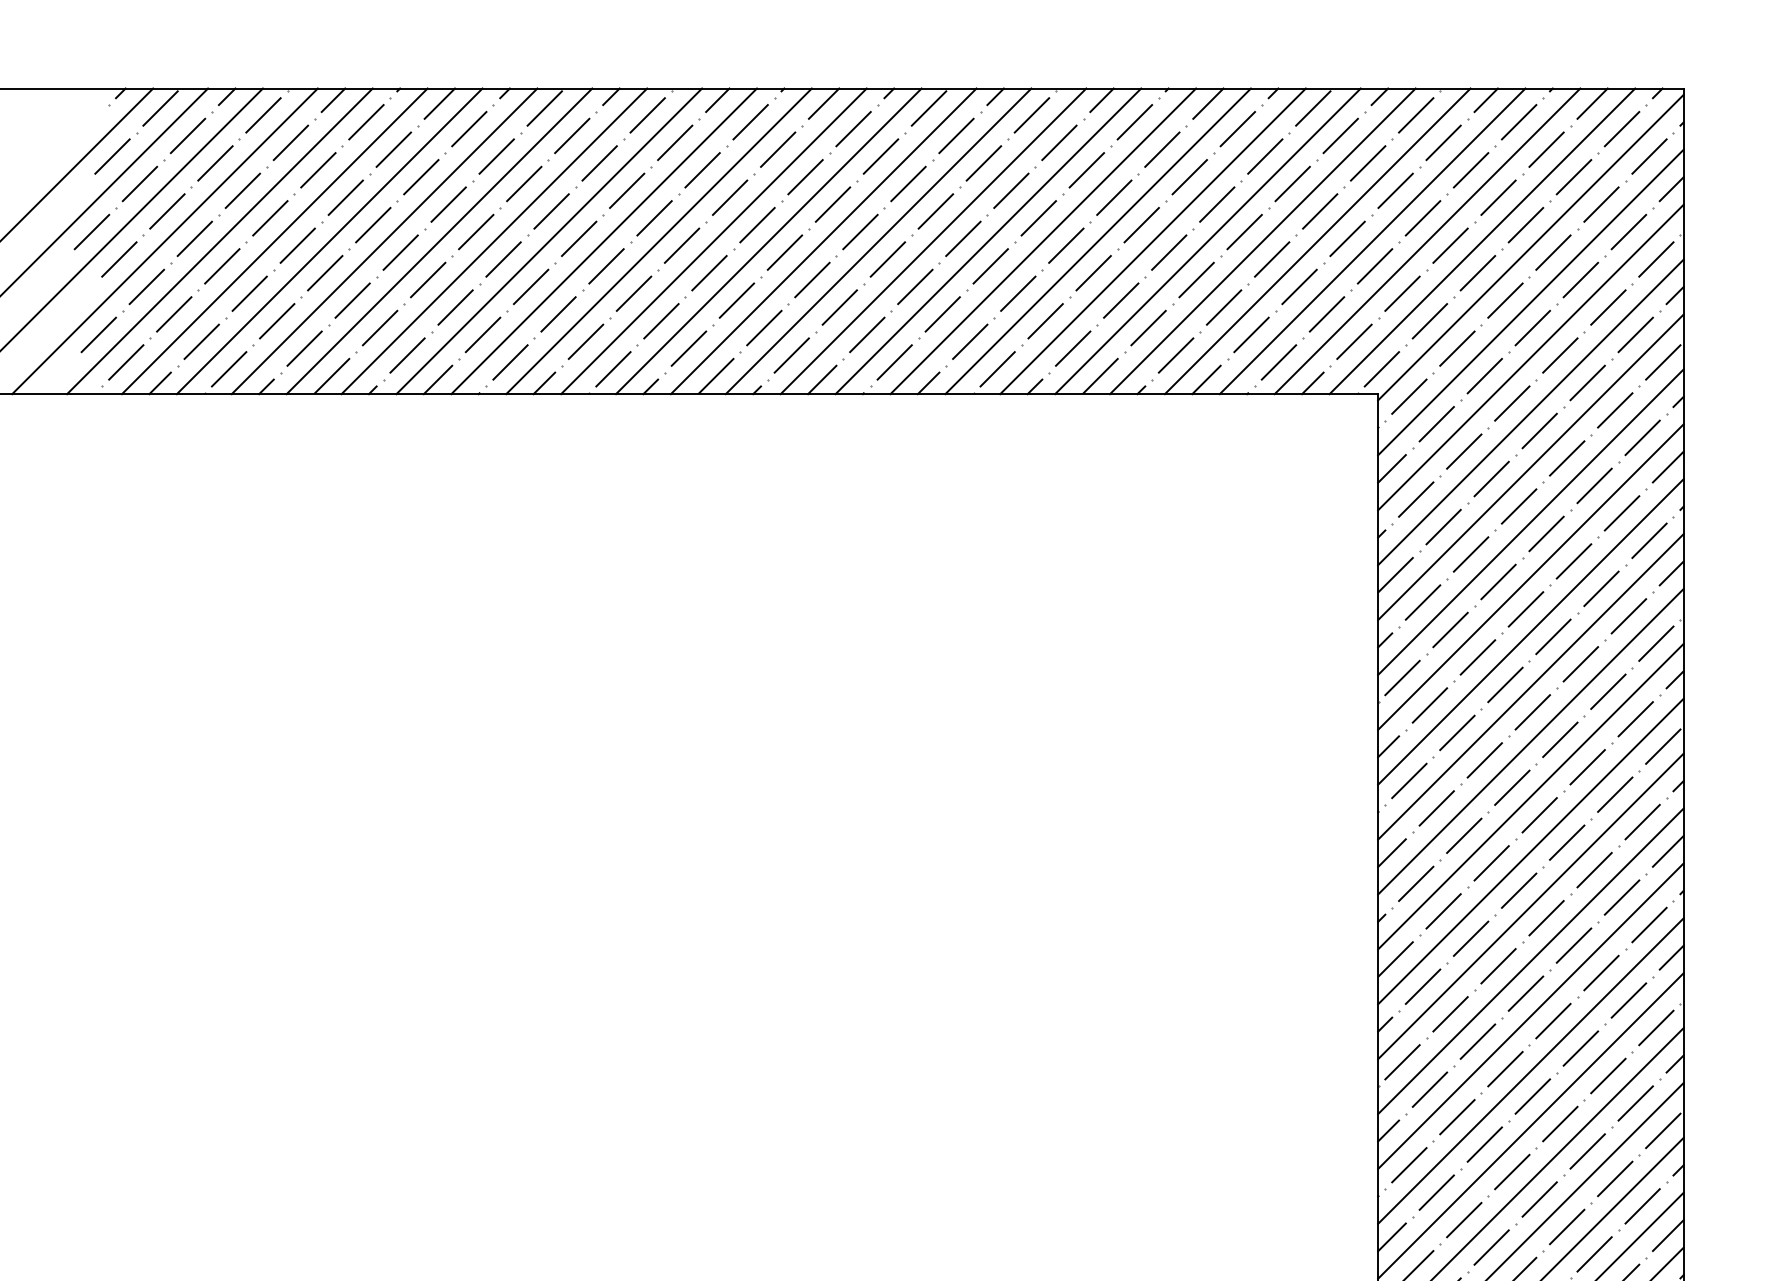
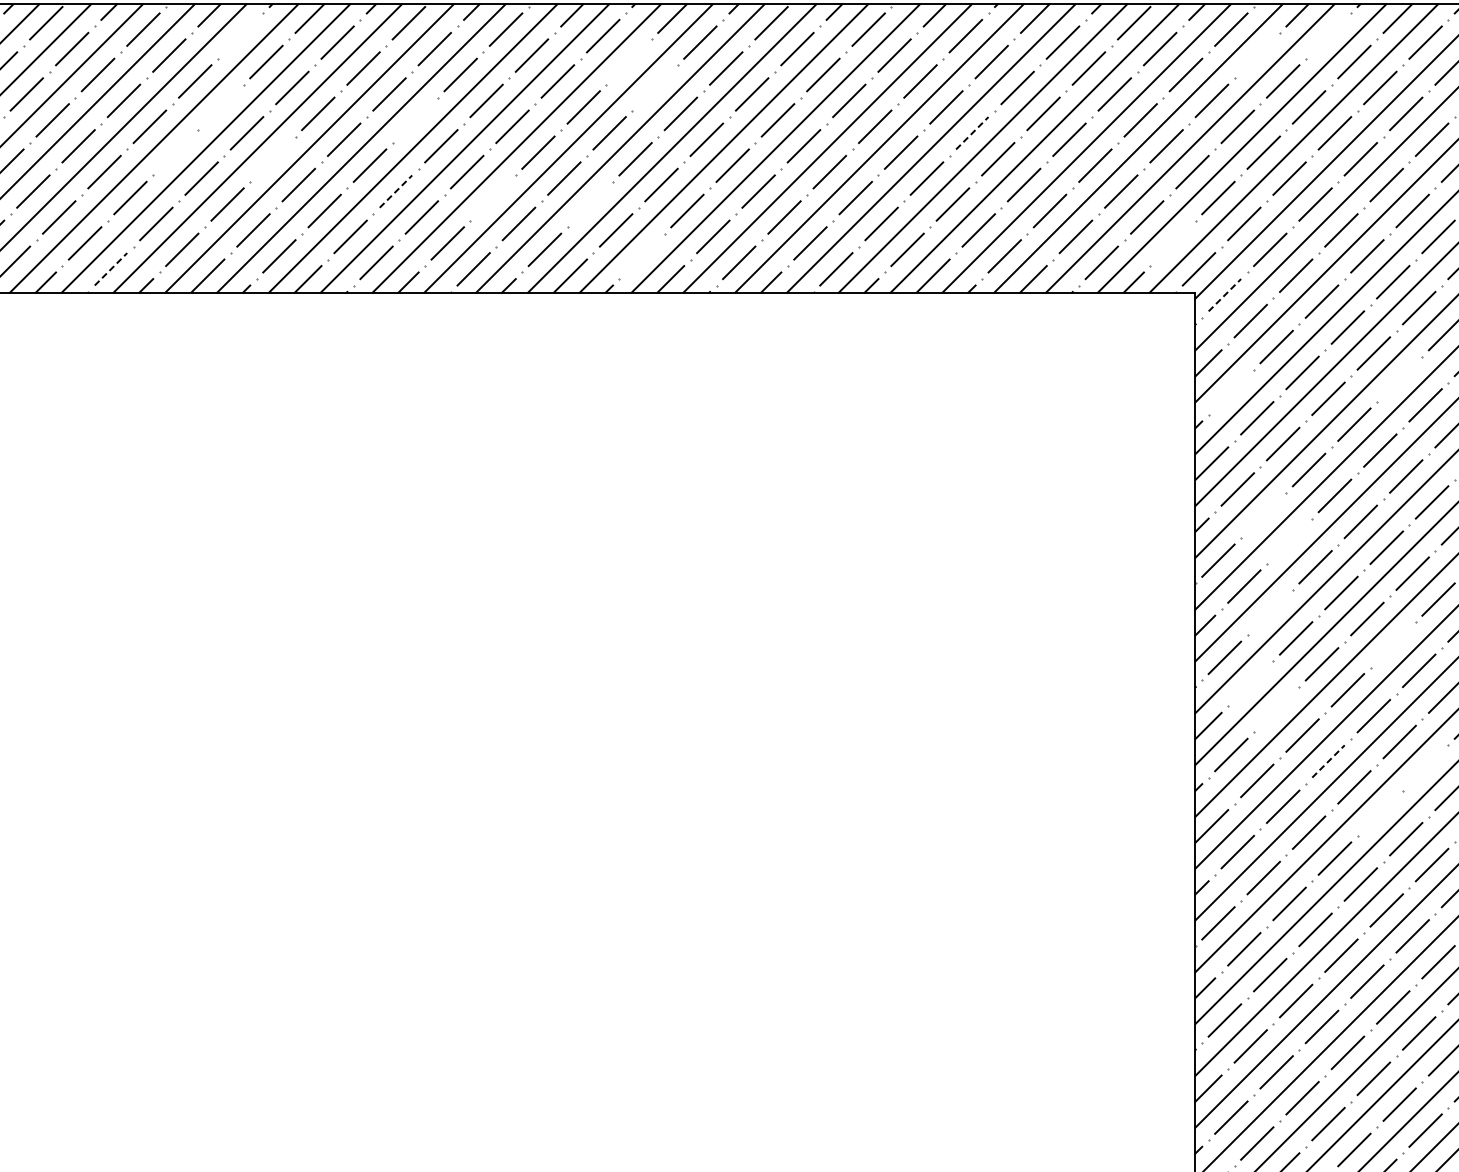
line: (366, 122) -> (240, 36), removed
line: (1518, 122) -> (1327, 36), removed
line: (1443, 142) -> (1257, 55), removed
line: (778, 149) -> (629, 61), removed
line: (805, 177) -> (654, 88), removed
line: (345, 197) -> (220, 107), removed
line: (551, 211) -> (415, 120), removed
line: (1142, 224) -> (973, 132), solid -> dashed
line: (297, 245) -> (175, 152), removed
line: (400, 252) -> (272, 159), removed
line: (531, 286) -> (396, 191), solid -> dashed
line: (633, 293) -> (492, 197), removed
line: (736, 300) -> (589, 204), removed
line: (1354, 341) -> (1173, 243), removed
line: (791, 355) -> (641, 256), removed
line: (229, 368) -> (111, 268), solid -> dashed
line: (1409, 396) -> (1225, 294), solid -> dashed
line: (1594, 485) -> (1399, 378), removed
line: (1416, 499) -> (1231, 392), removed
line: (1450, 629) -> (1263, 514), removed
line: (1477, 657) -> (1289, 541), removed
line: (1457, 732) -> (1270, 612), removed
line: (1587, 767) -> (1393, 645), removed
line: (1436, 808) -> (1250, 683), removed
line: (1464, 835) -> (1276, 709), removed
line: (1519, 890) -> (1328, 761), solid -> dashed
line: (1621, 897) -> (1425, 767), removed
line: (1573, 945) -> (1379, 813), removed

